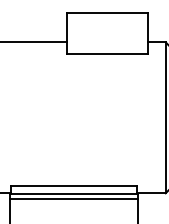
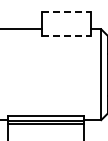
line: (108, 12) -> (66, 11), solid -> dashed
line: (108, 54) -> (66, 36), solid -> dashed

